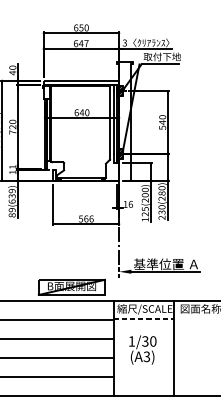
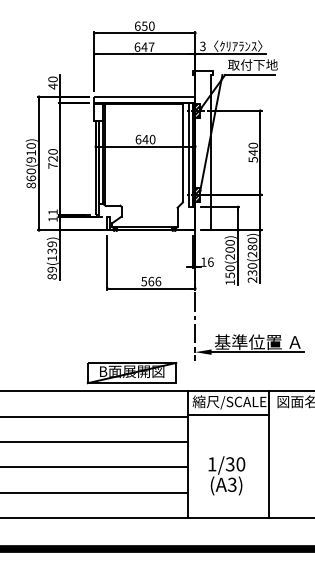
text: (11, 201) -> (51, 258), 89(639) -> 89(139)
text: (144, 211) -> (229, 271), 125(200) -> 150(200)
line: (144, 319) -> (228, 415), dashed -> solid
text: (142, 349) -> (226, 475), moved

